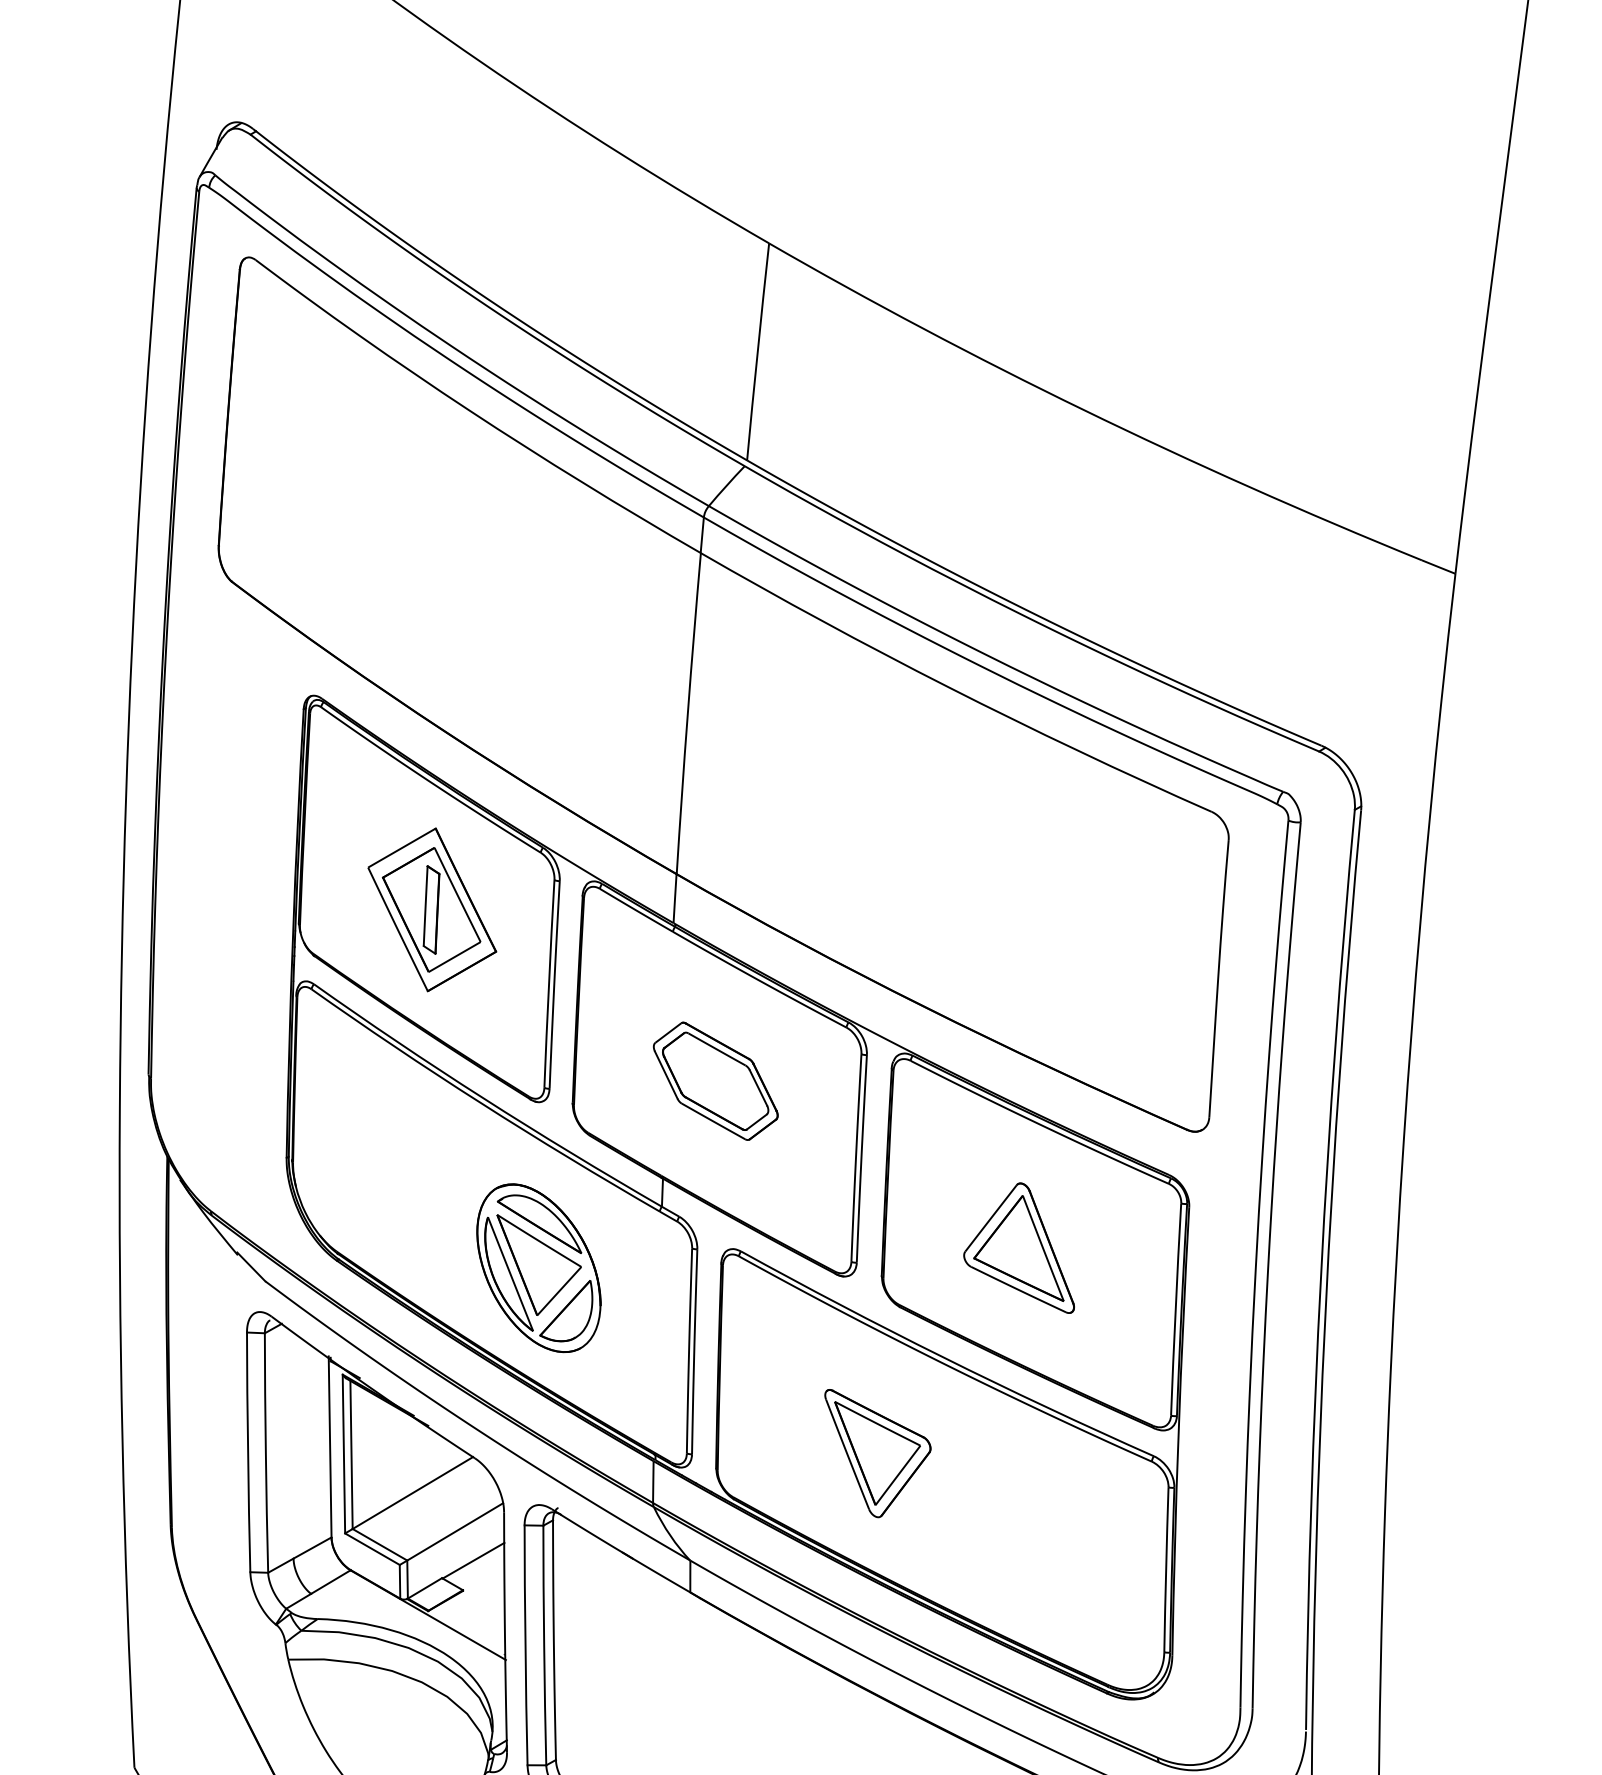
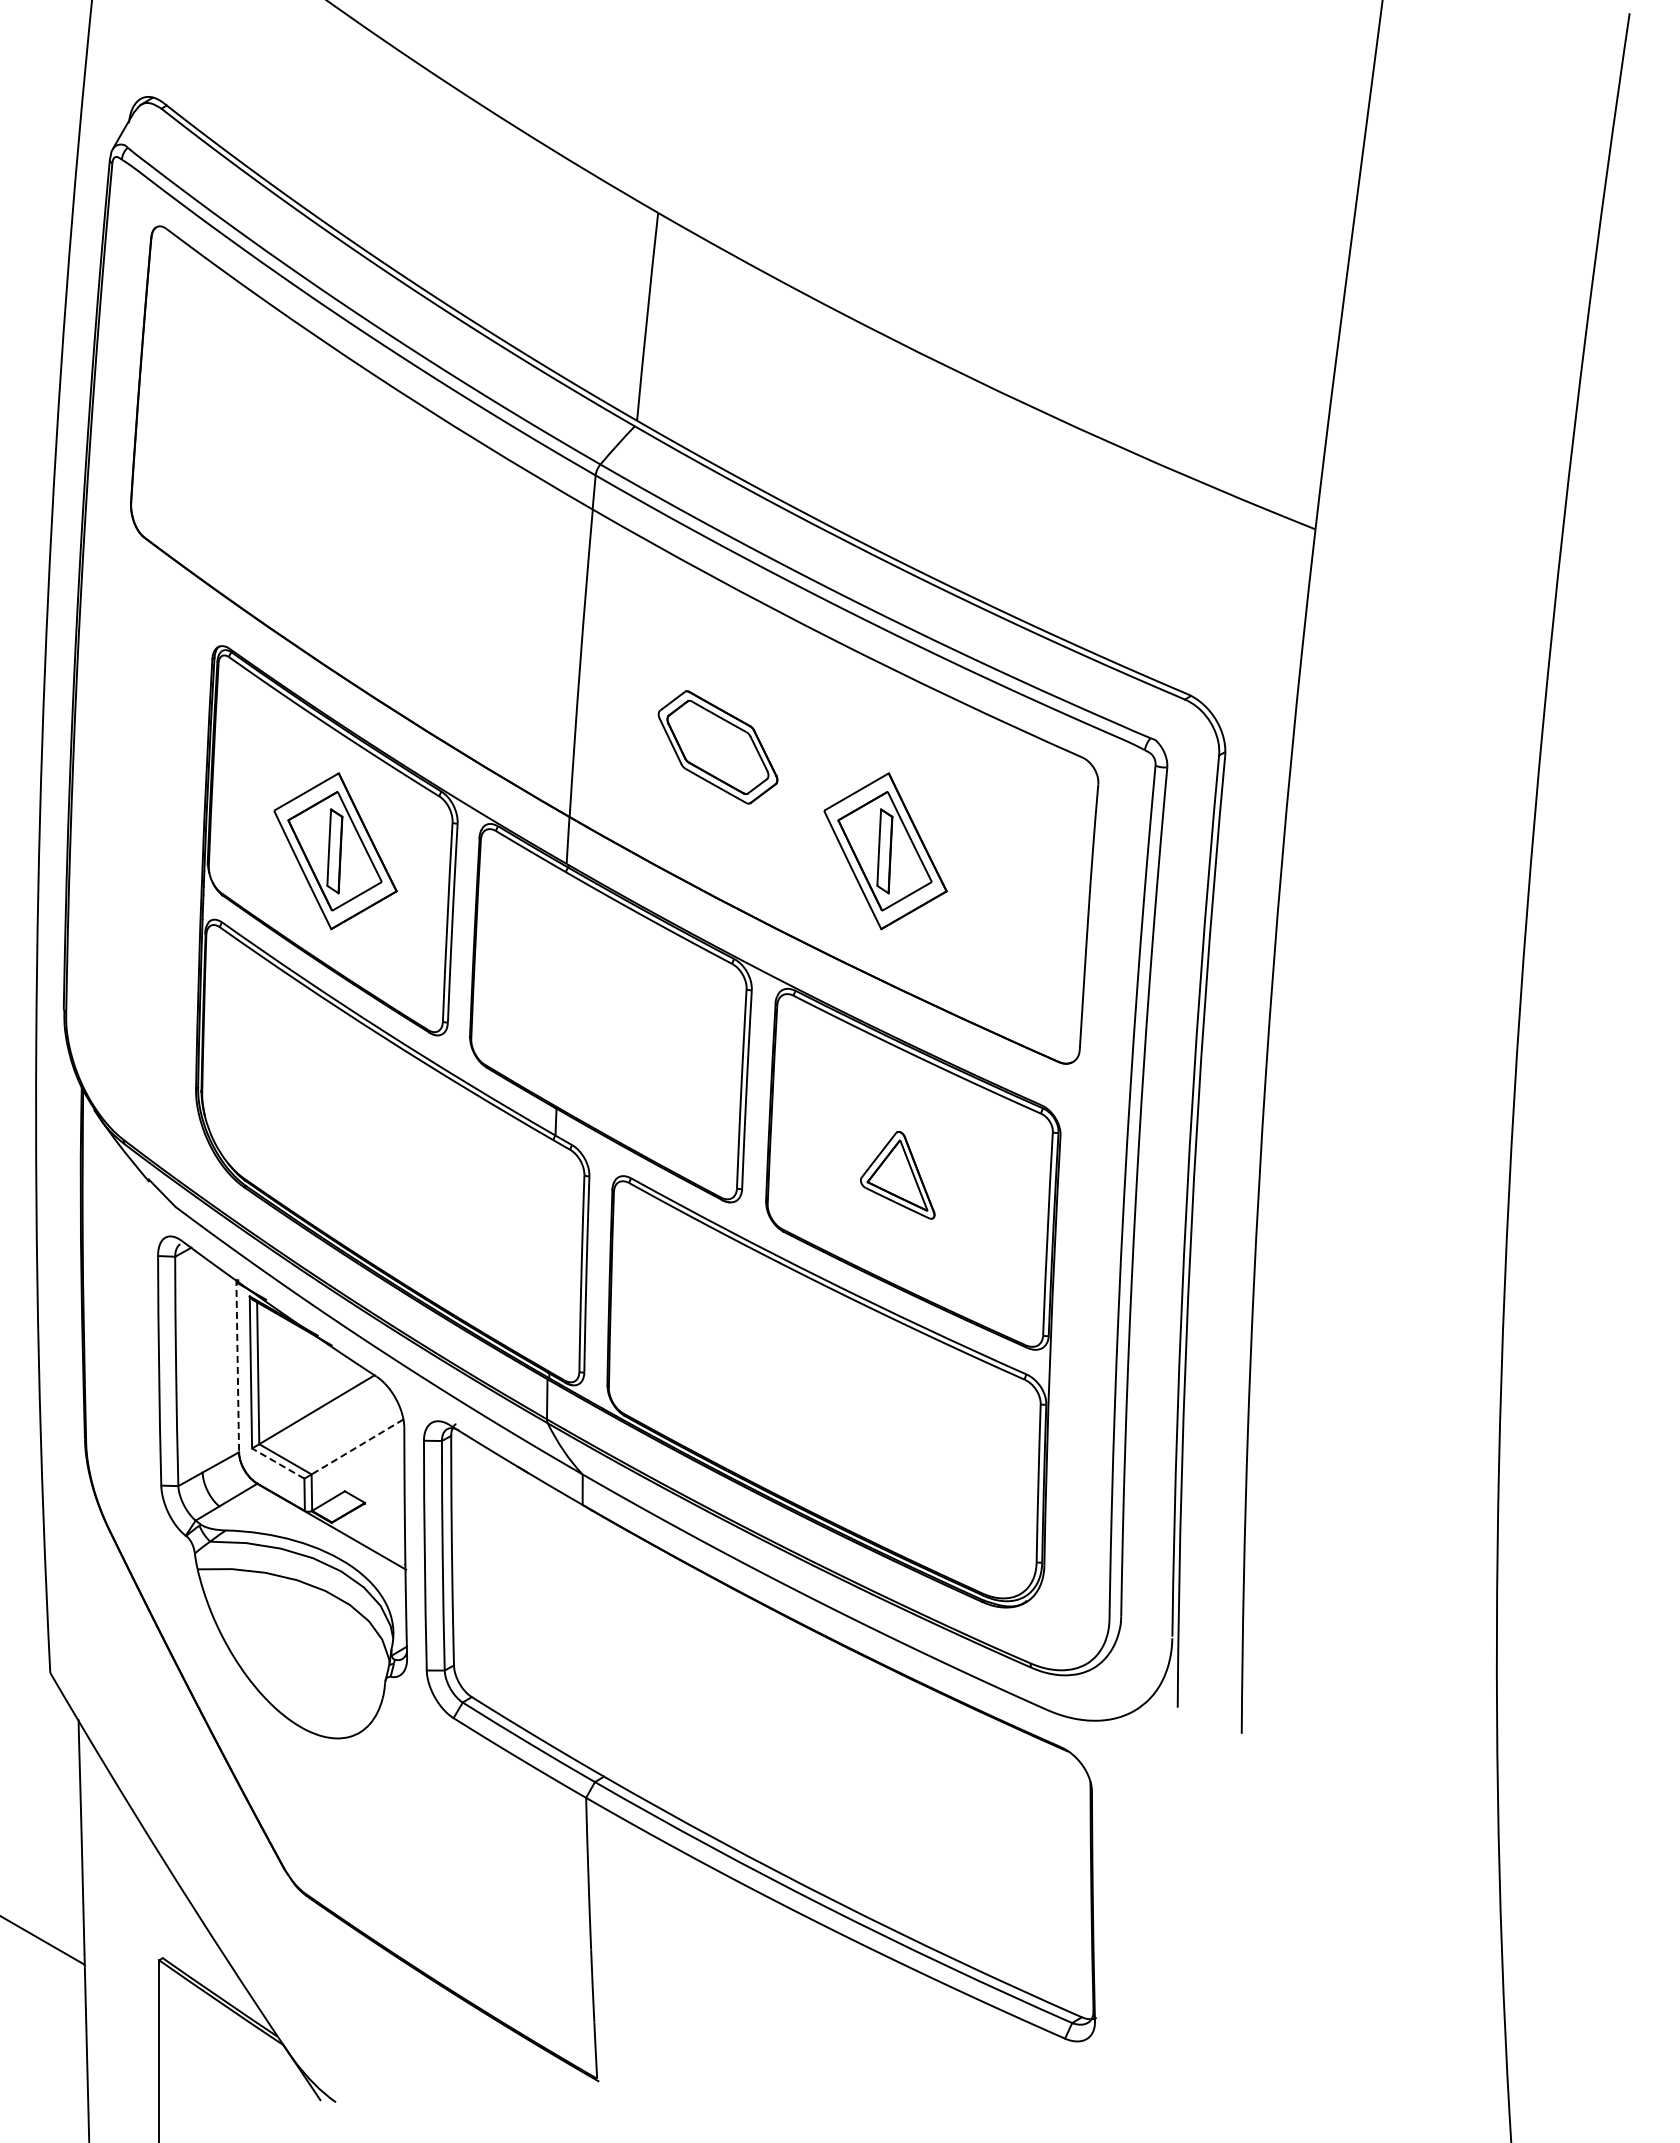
part: (1006, 910) -> (885, 851), added
part: (715, 1081) -> (717, 747), moved
part: (1019, 1248) -> (897, 1175), size x0.7
part: (538, 1268) -> (437, 1194), removed
line: (329, 1446) -> (237, 1365), solid -> dashed
part: (878, 1453) -> (762, 1371), removed
line: (455, 1532) -> (357, 1447), solid -> dashed
line: (371, 1549) -> (277, 1463), solid -> dashed
line: (472, 1560) -> (374, 1474), removed

